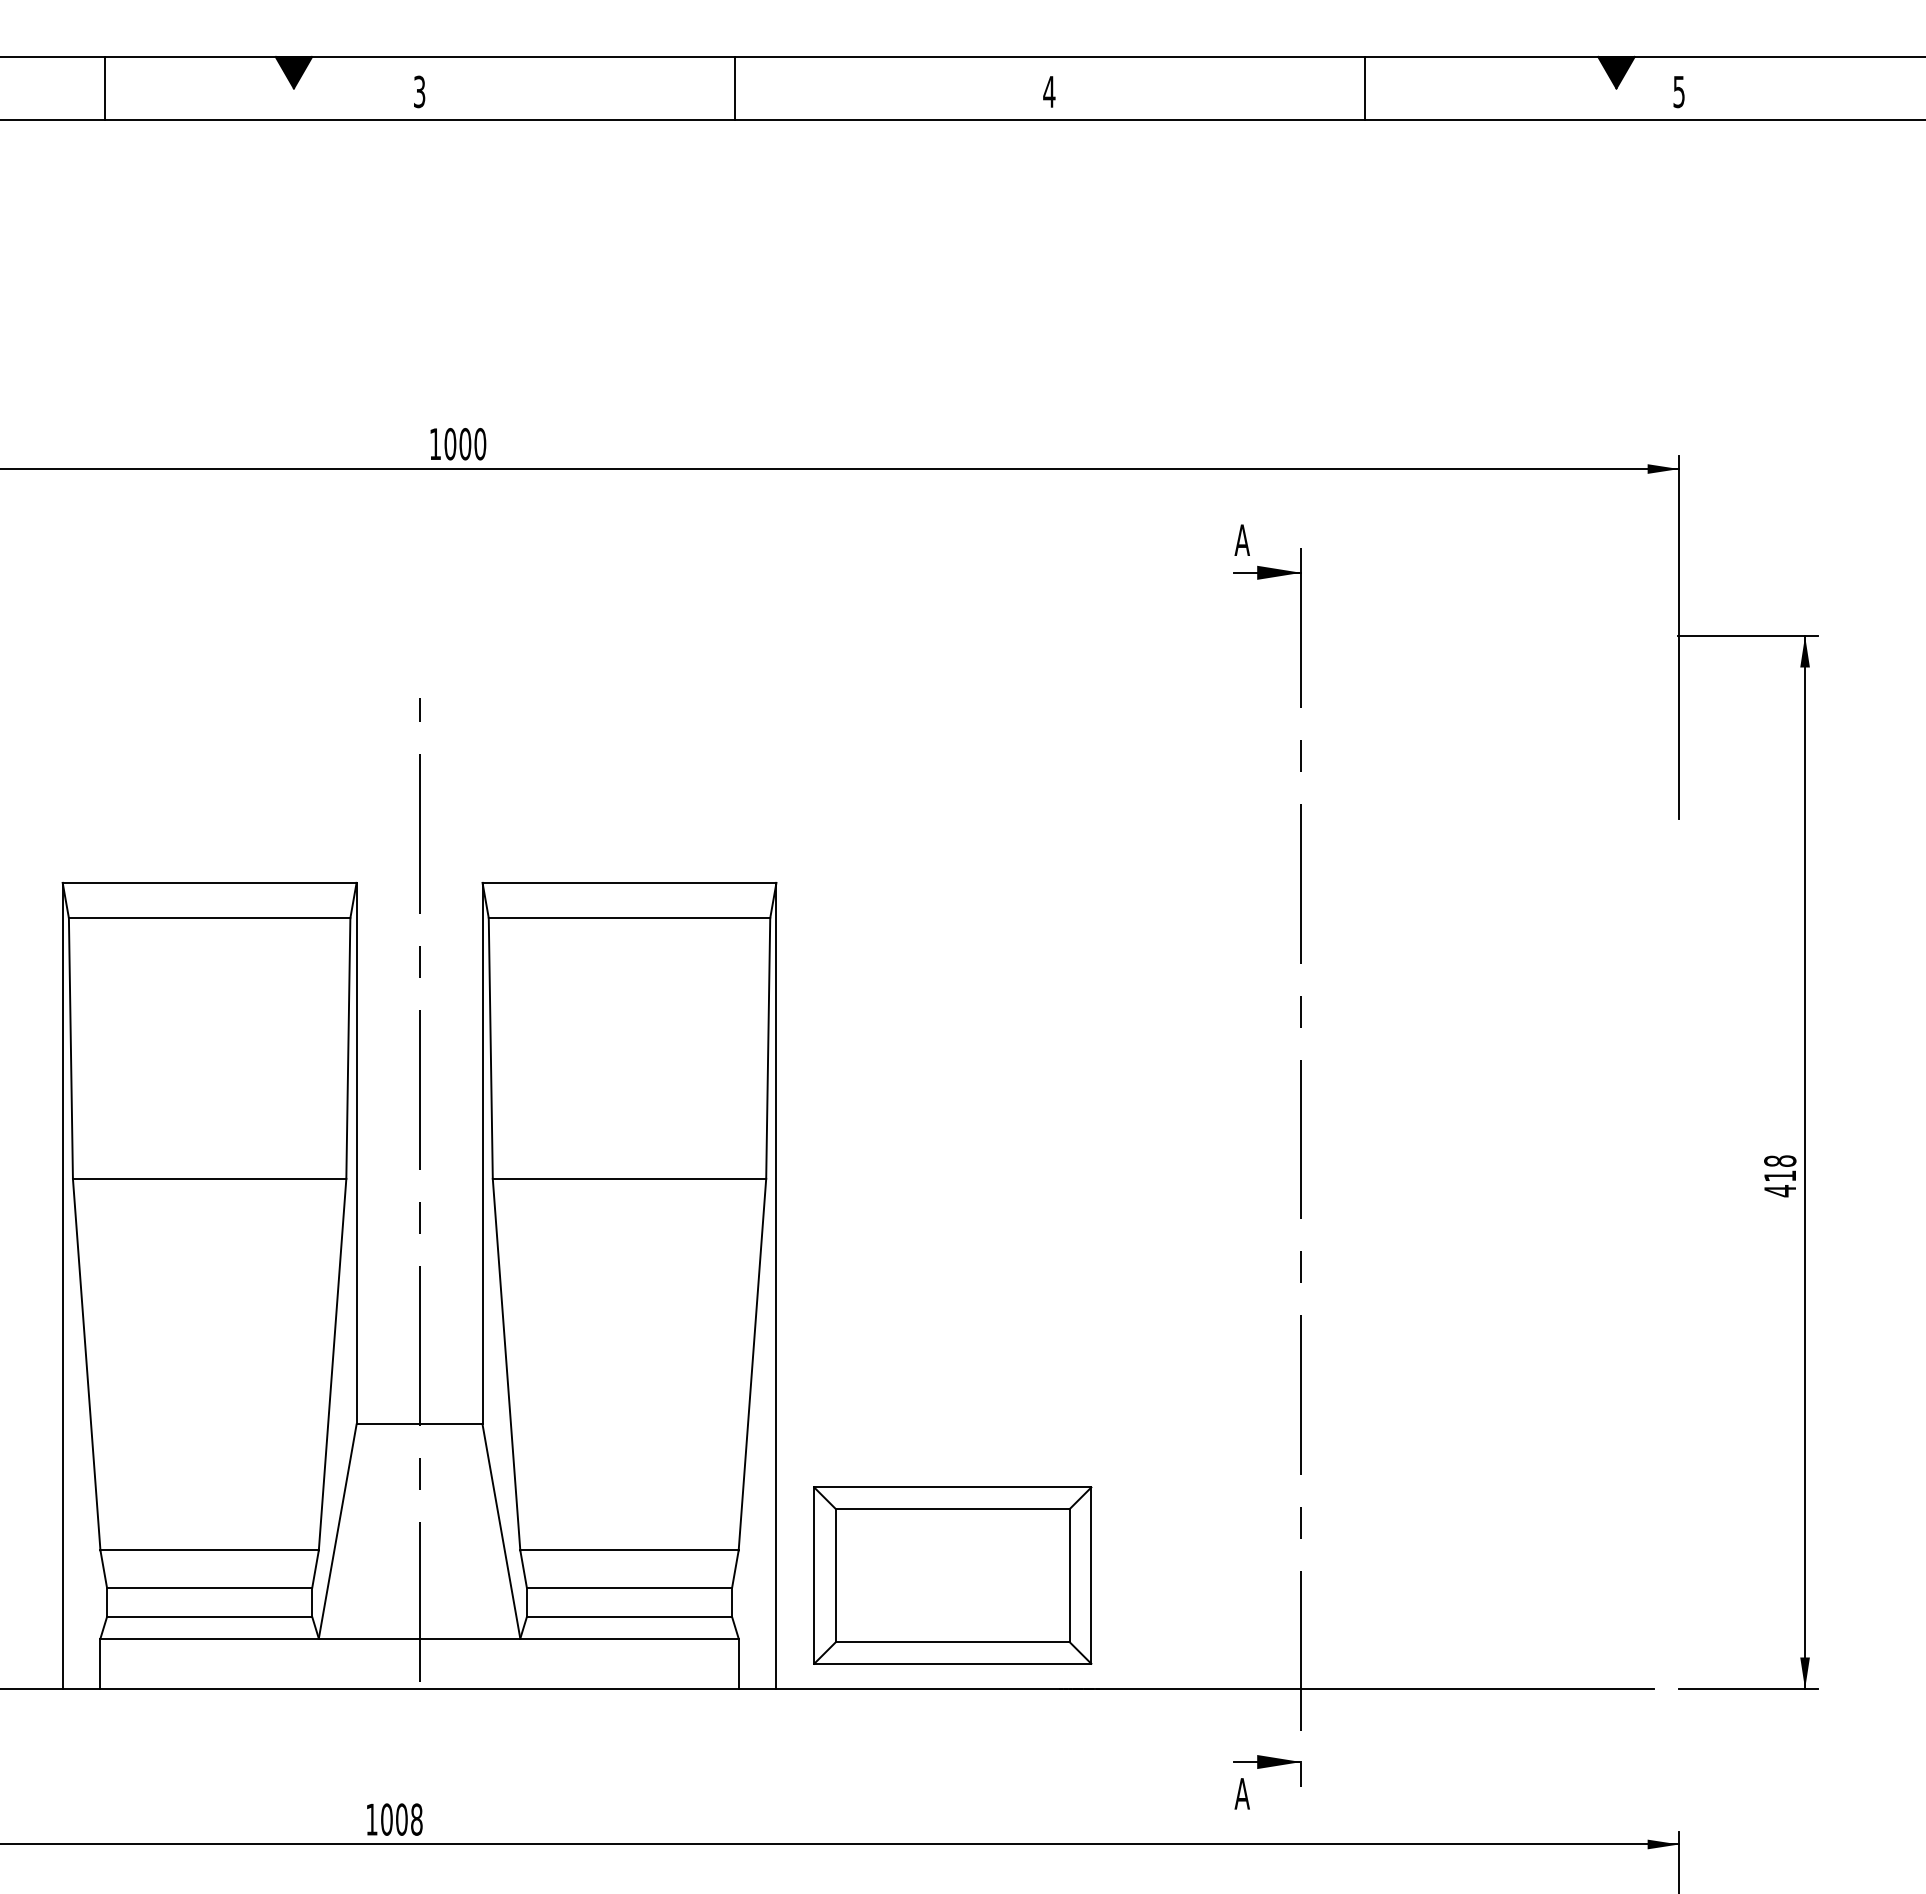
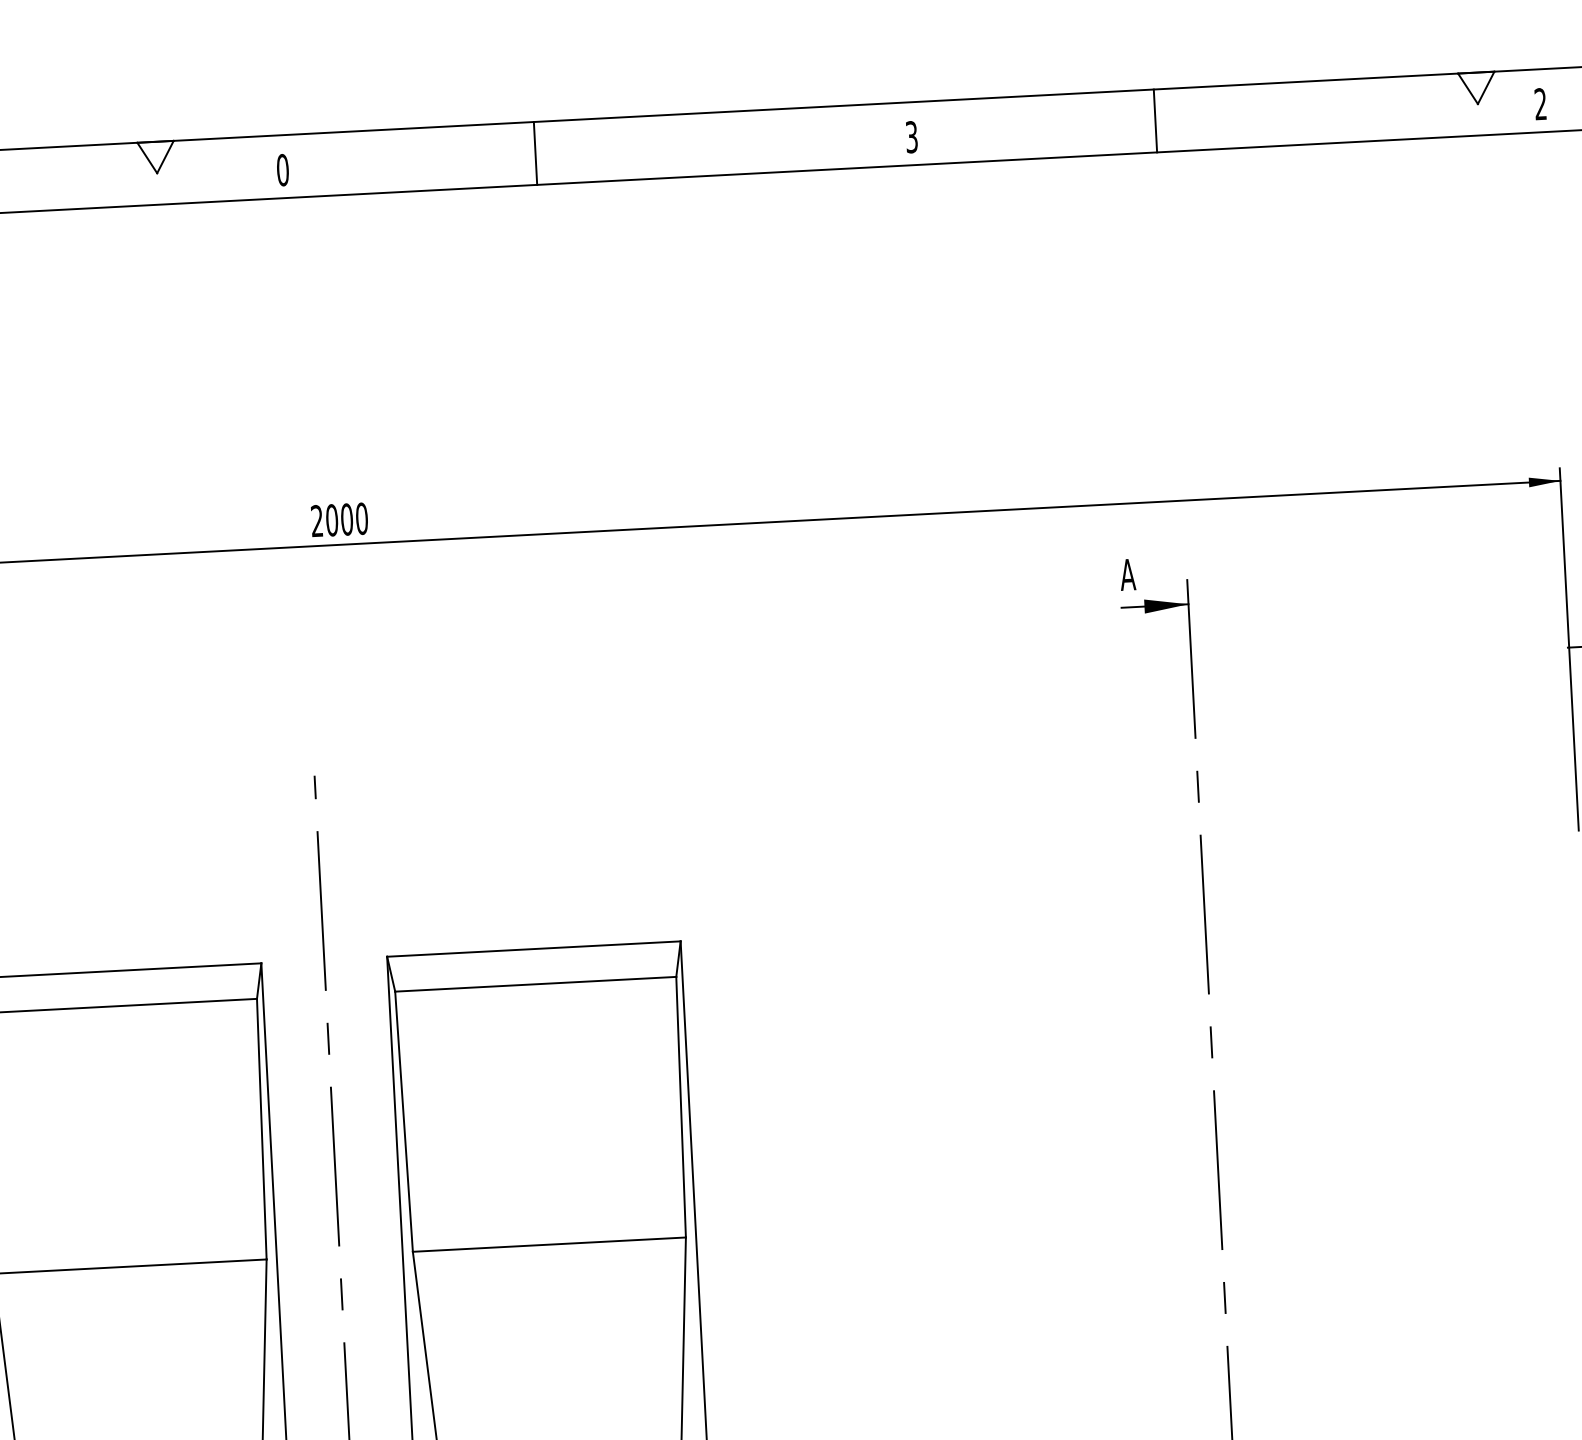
fill: (293, 72) -> (155, 157), removed
fill: (1616, 72) -> (1477, 88), removed
line: (734, 87) -> (535, 152), moved
line: (1364, 87) -> (1155, 120), moved
text: (419, 91) -> (282, 169), 3 -> 0
text: (1049, 91) -> (911, 136), 4 -> 3
text: (1678, 91) -> (1540, 103), 5 -> 2
text: (434, 443) -> (316, 520), 1000 -> 2000

